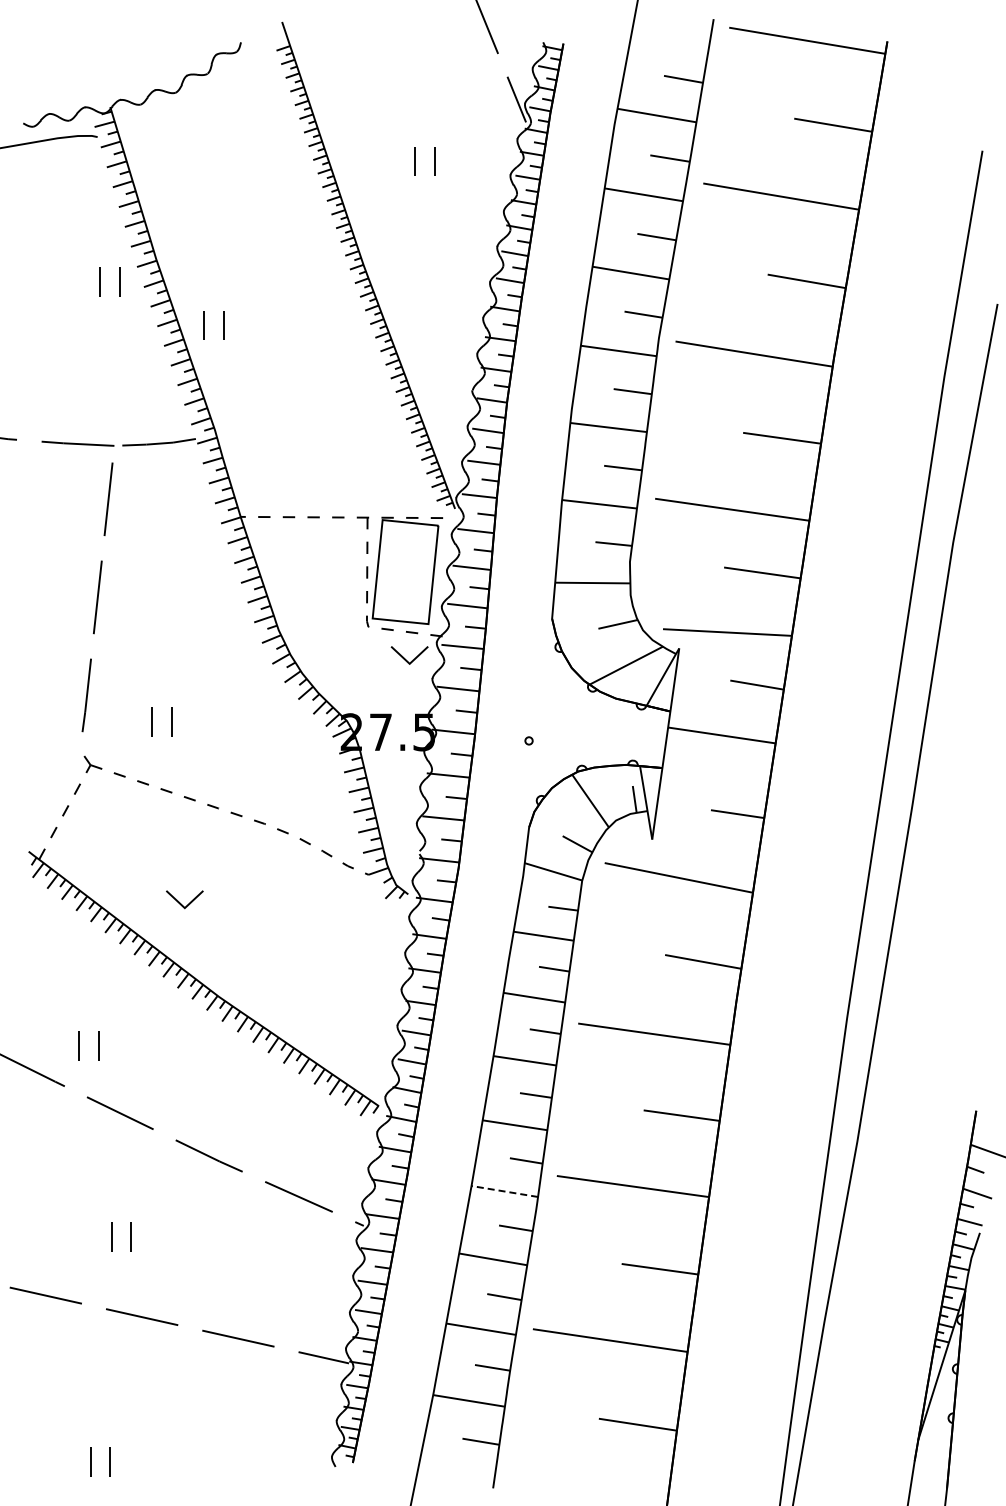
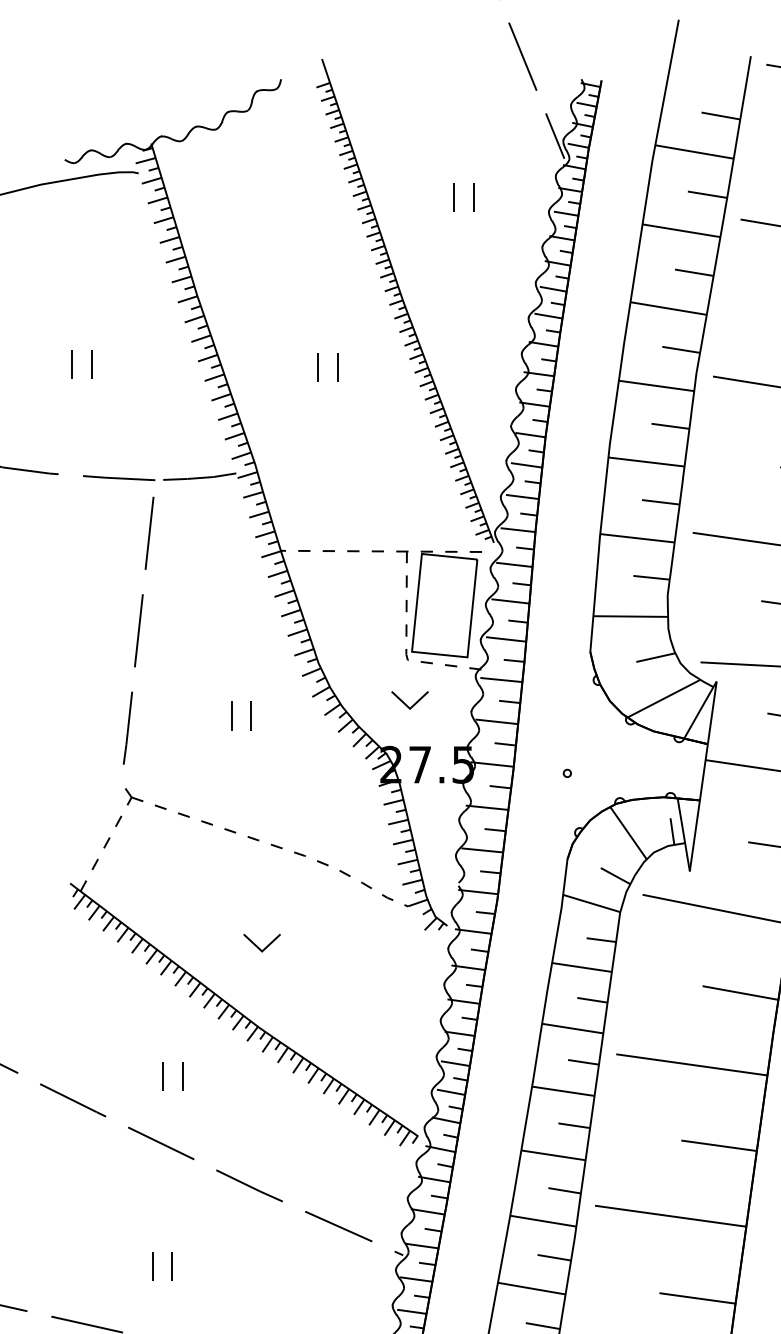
part: (100, 281) -> (72, 363), moved
part: (204, 325) -> (318, 367), moved
part: (409, 655) -> (409, 700), moved
part: (152, 721) -> (231, 715), moved
part: (184, 899) -> (261, 942), moved
part: (79, 1045) -> (163, 1076), moved
line: (504, 1191) -> (543, 1221), dashed -> solid

